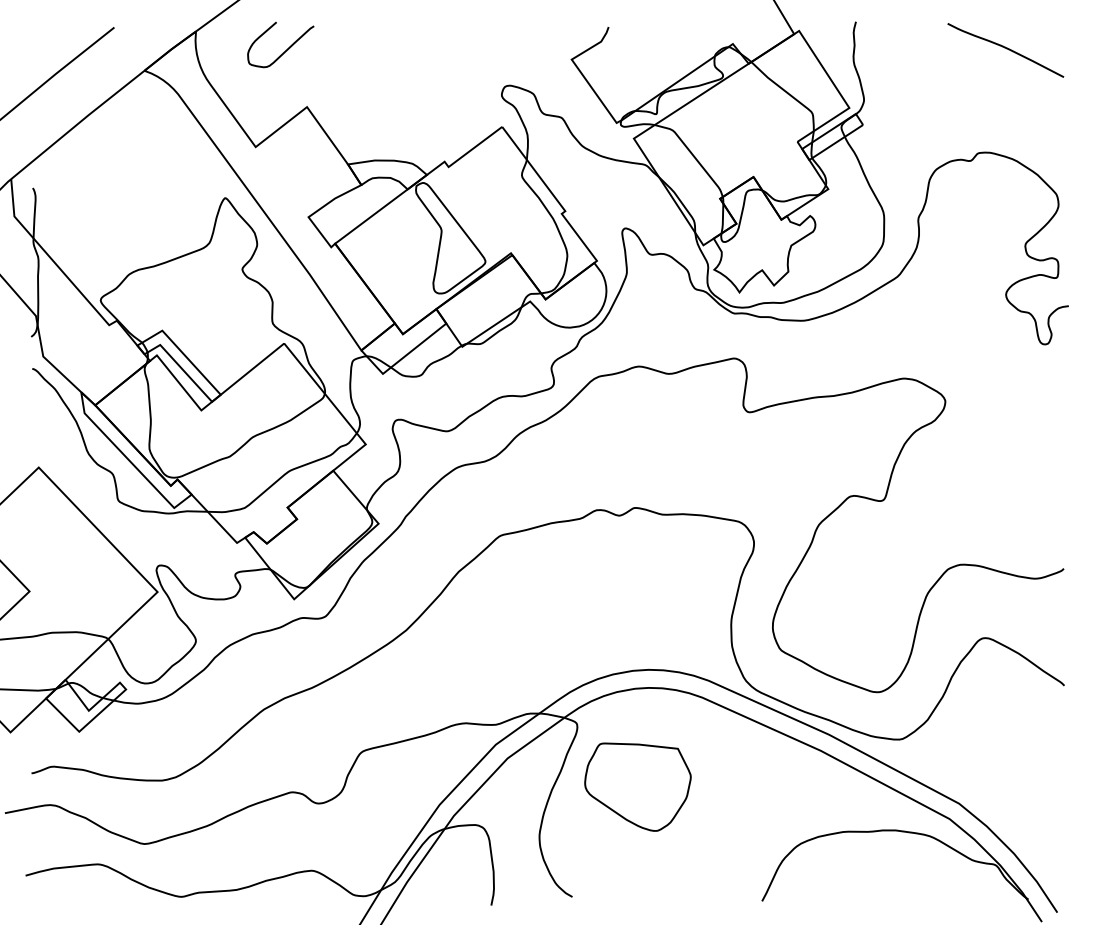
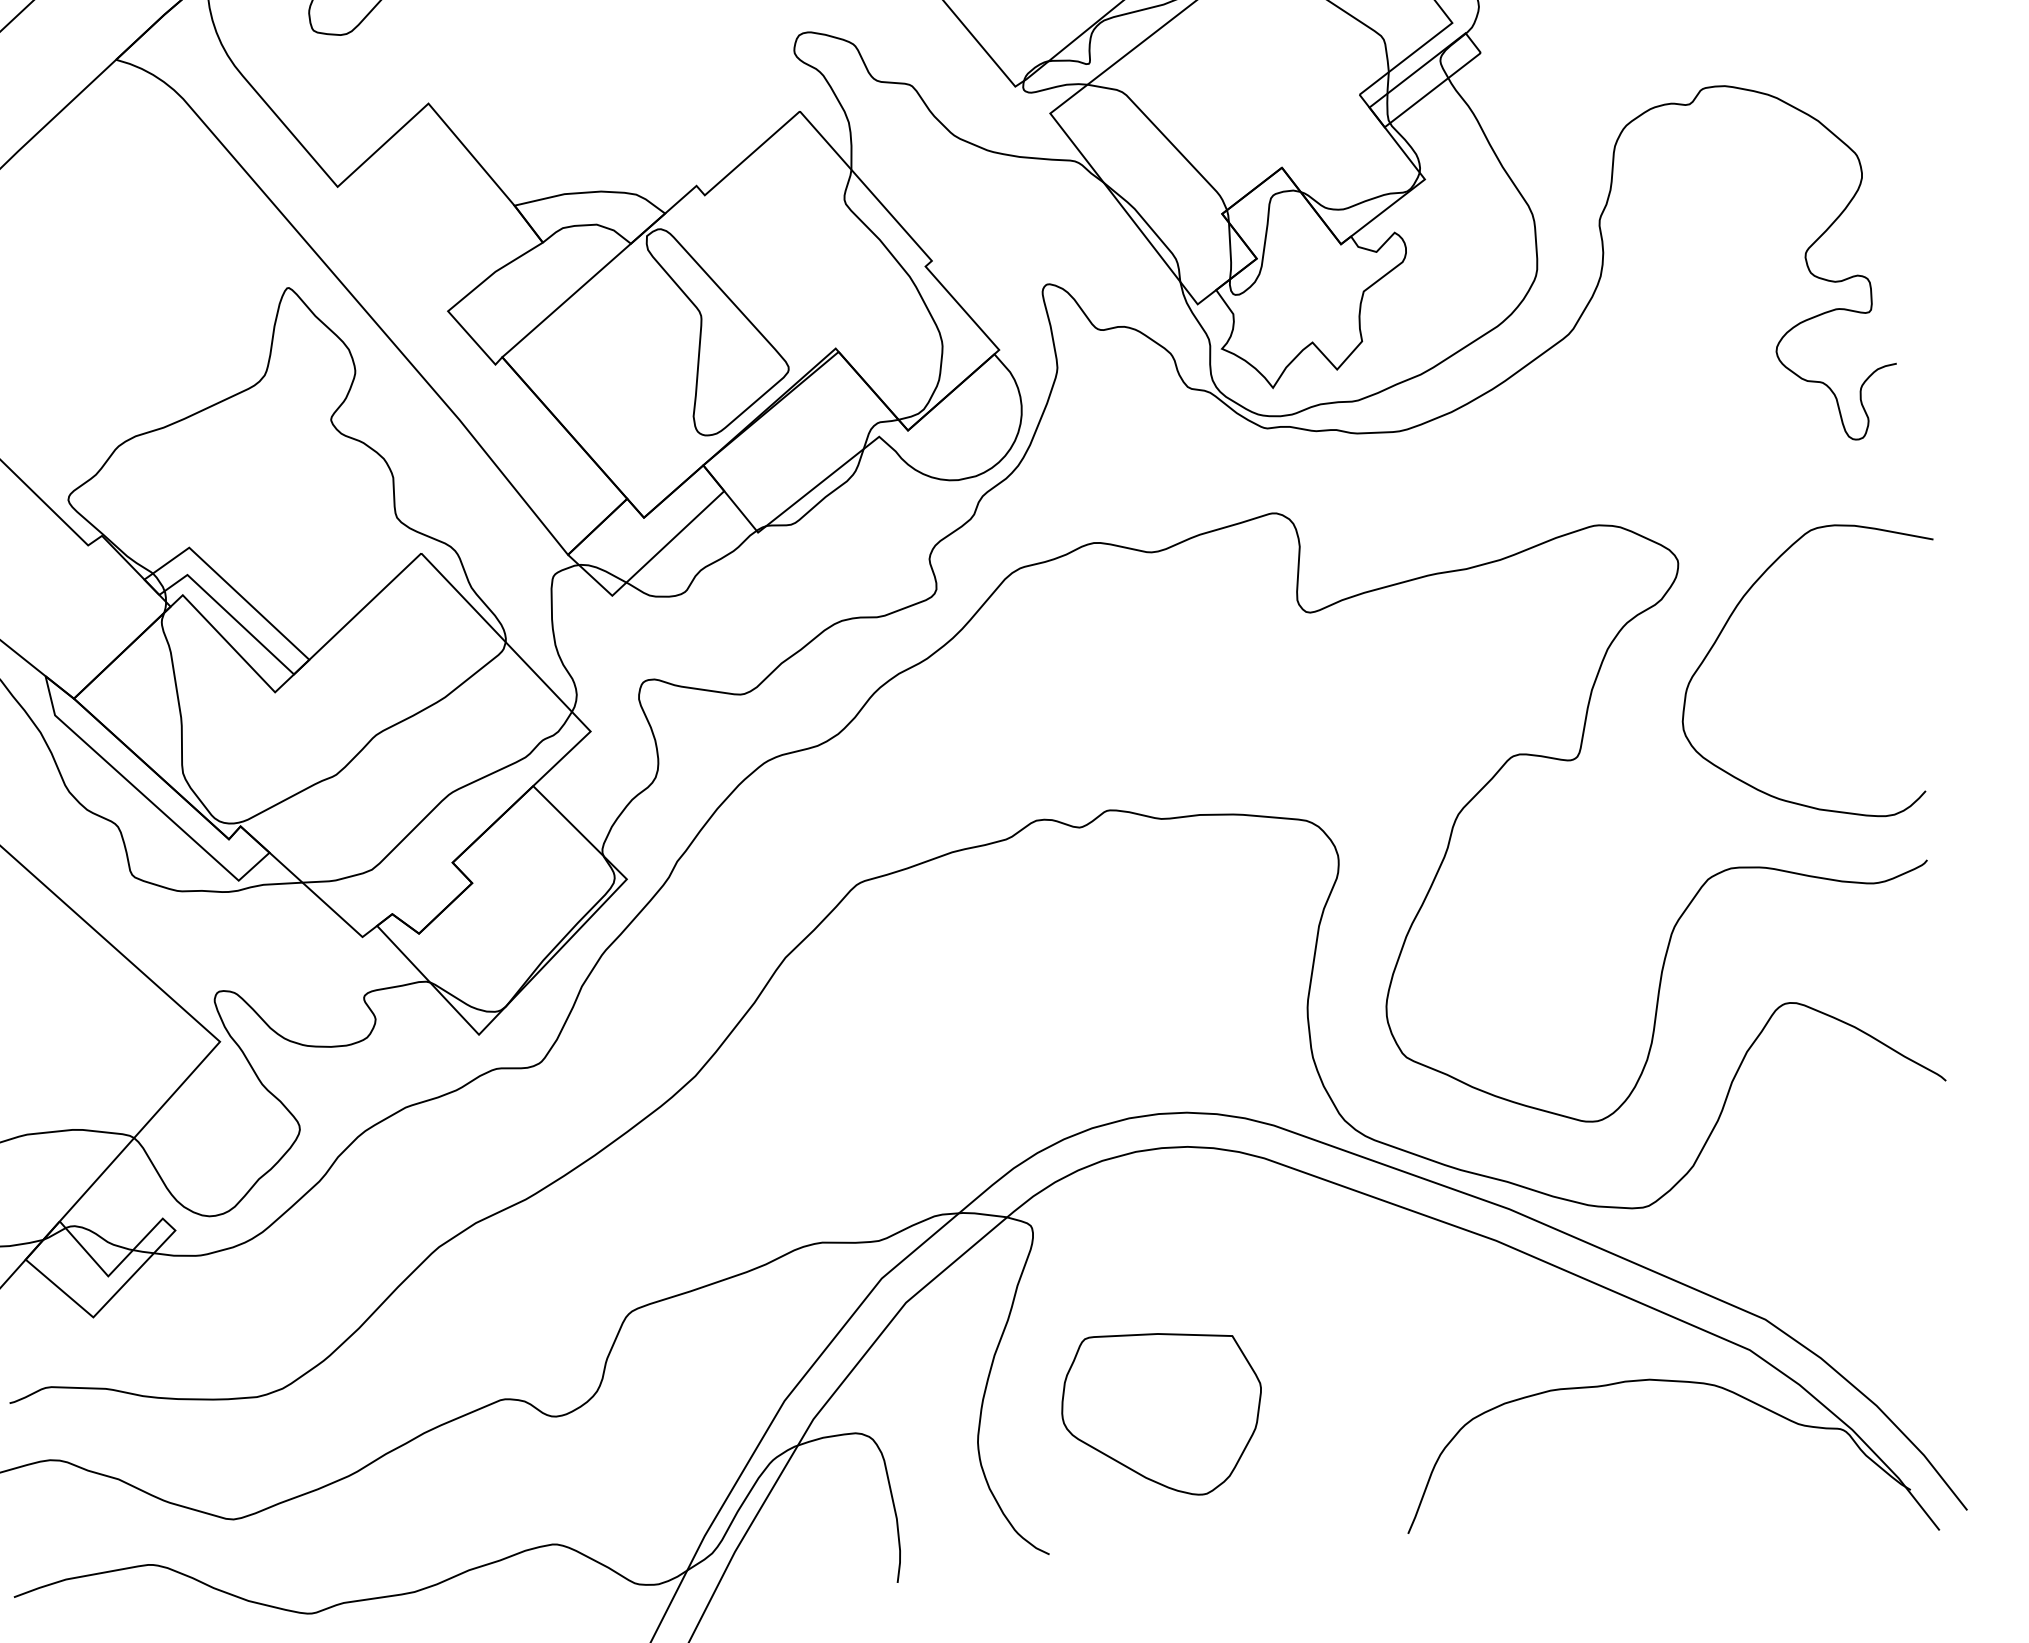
curve: (967, 438) -> (1725, 628), added
part: (637, 786) -> (1161, 1413), moved

